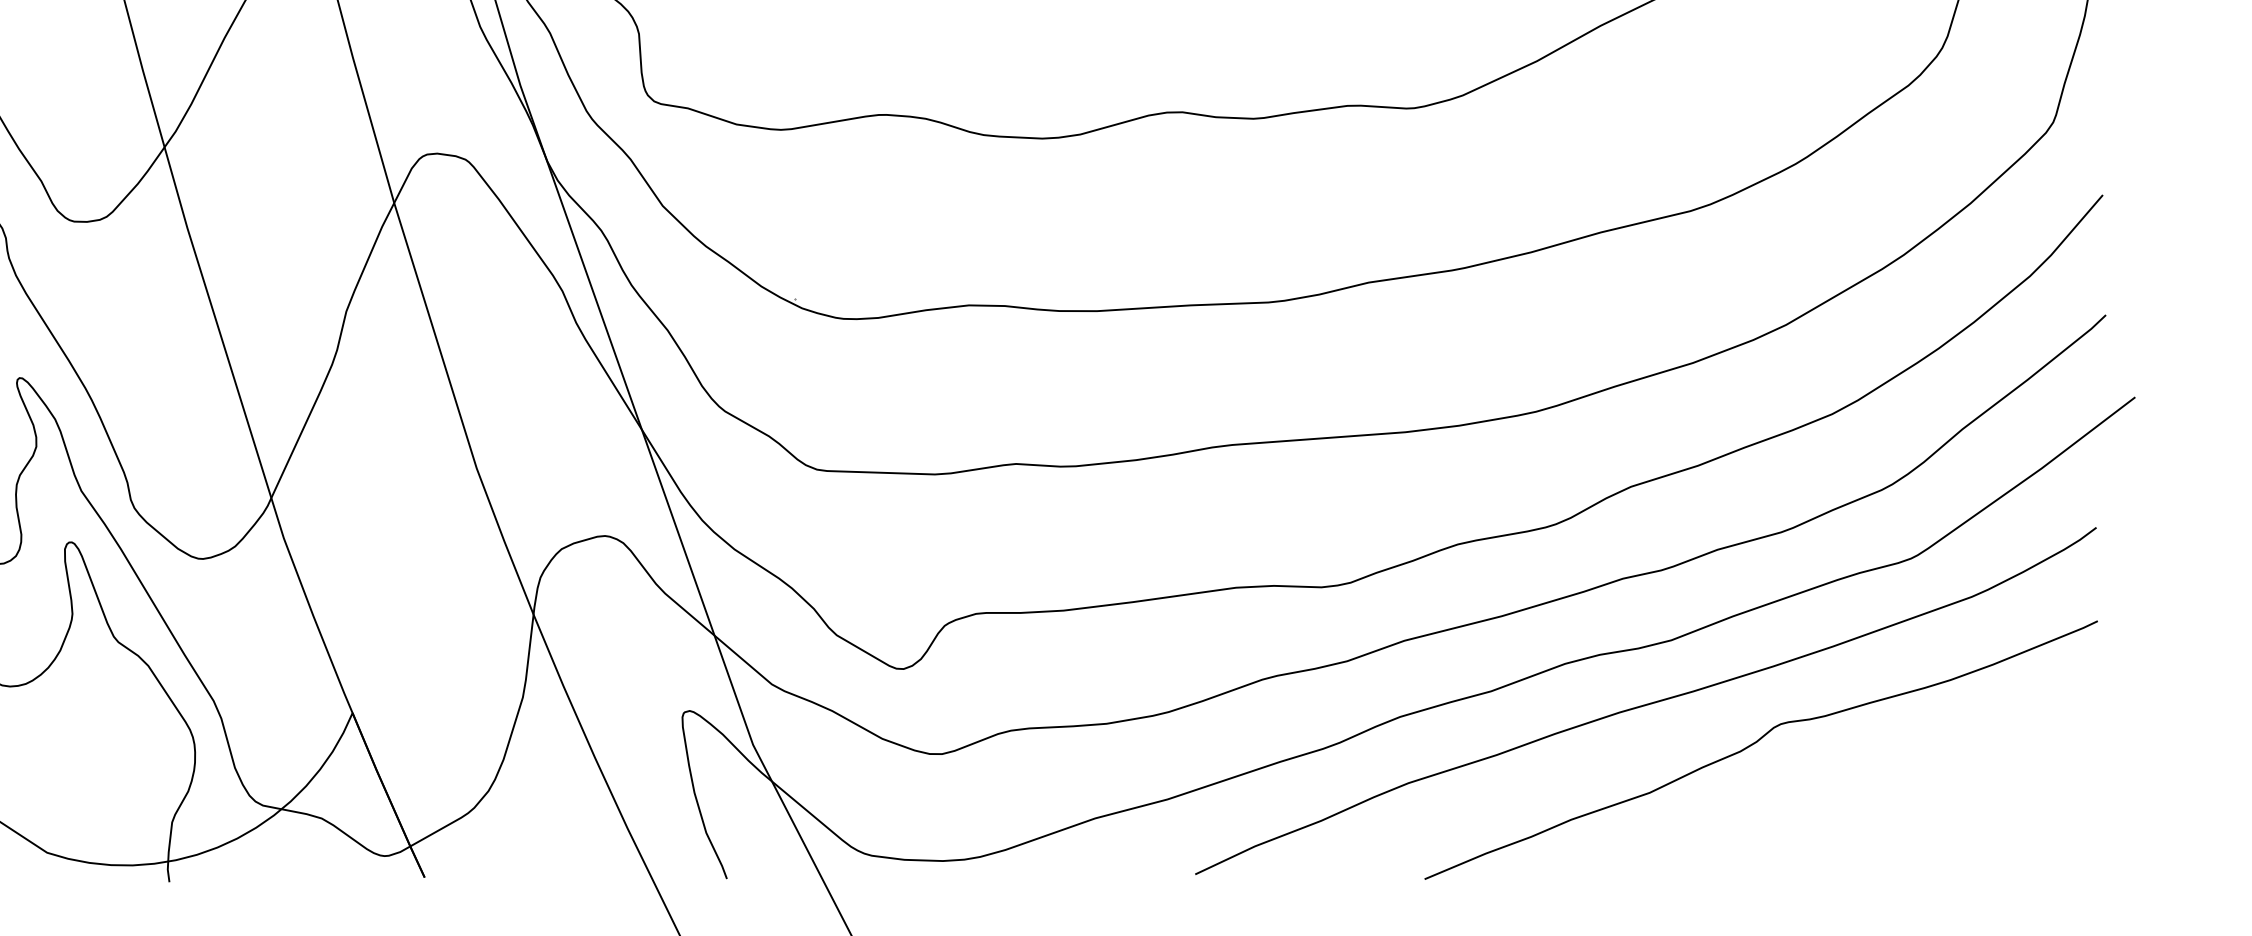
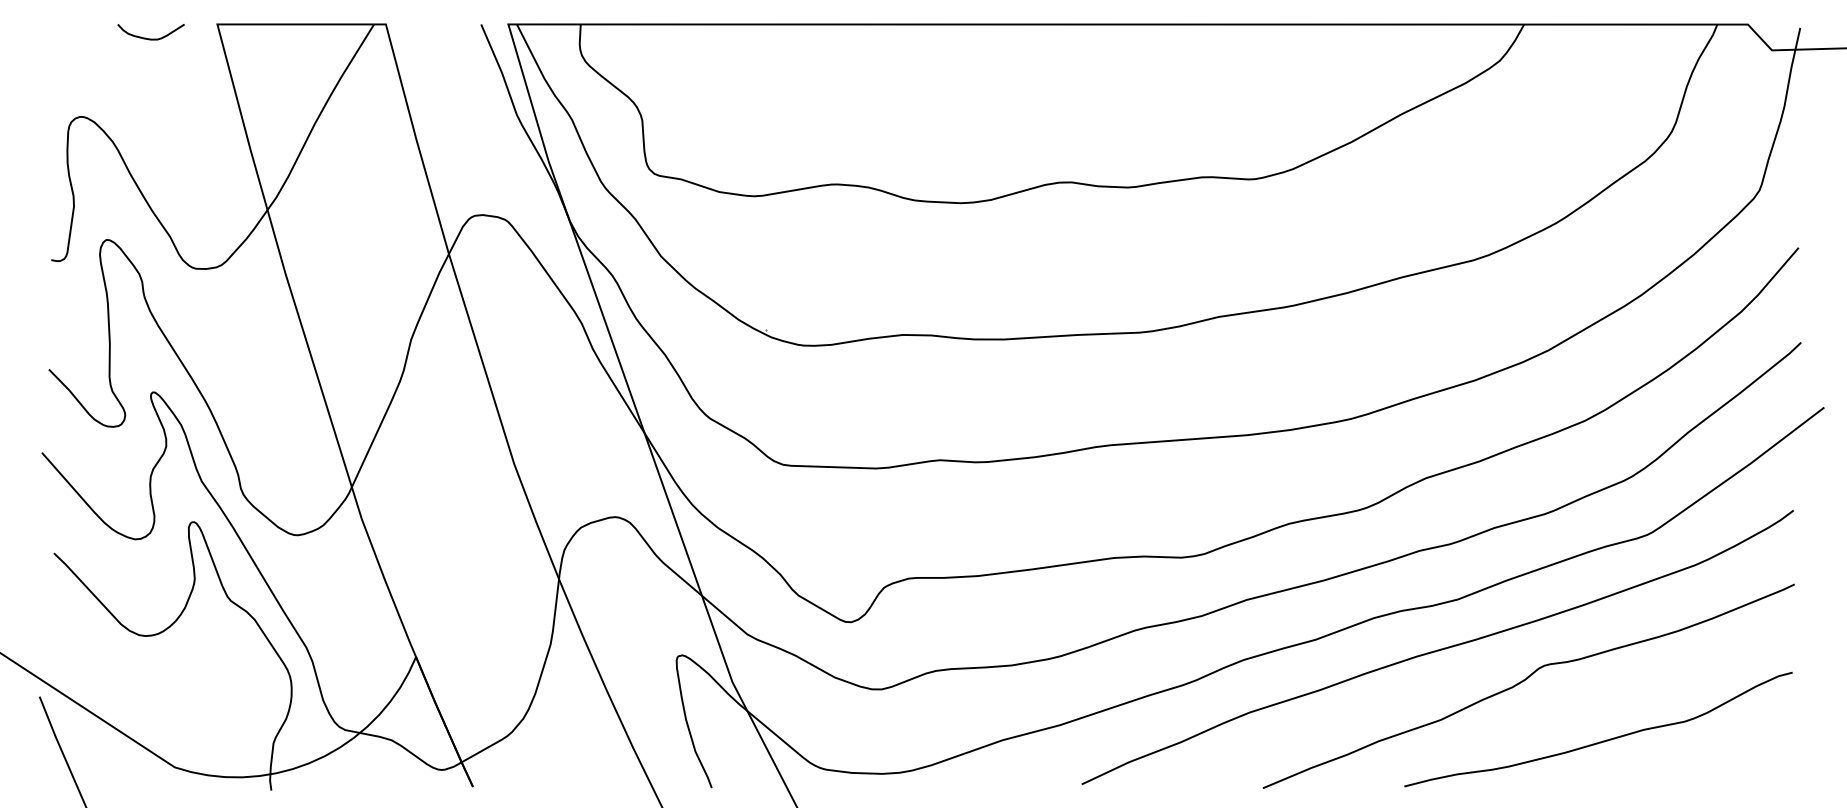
curve: (1850, 820) -> (1599, 741), added

